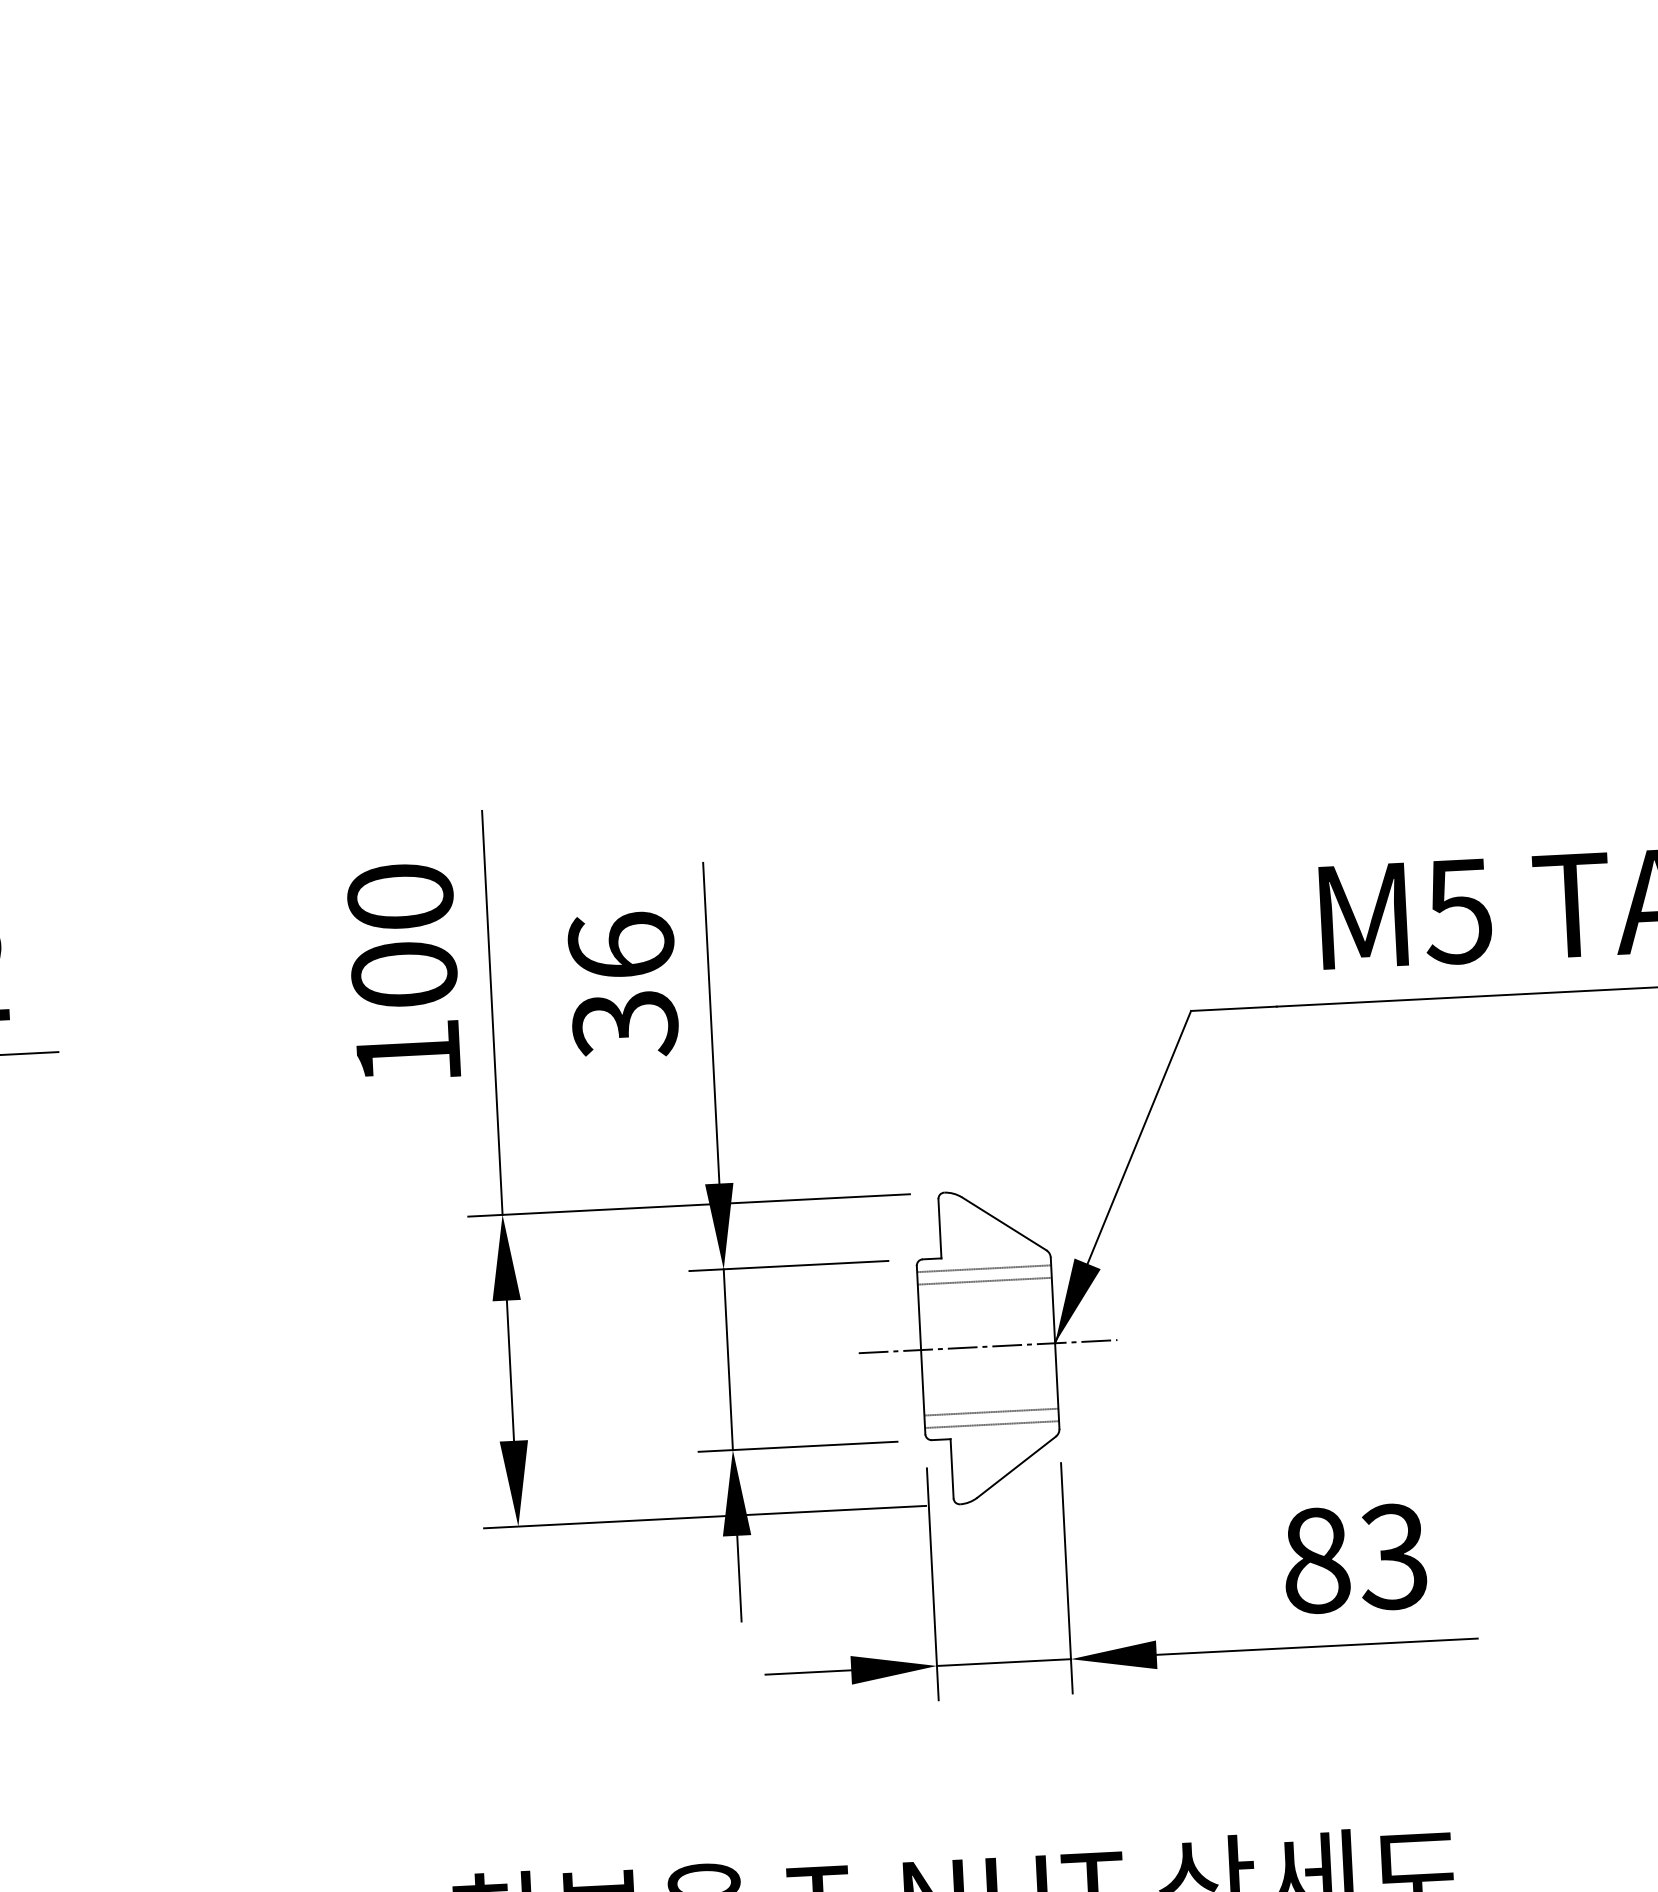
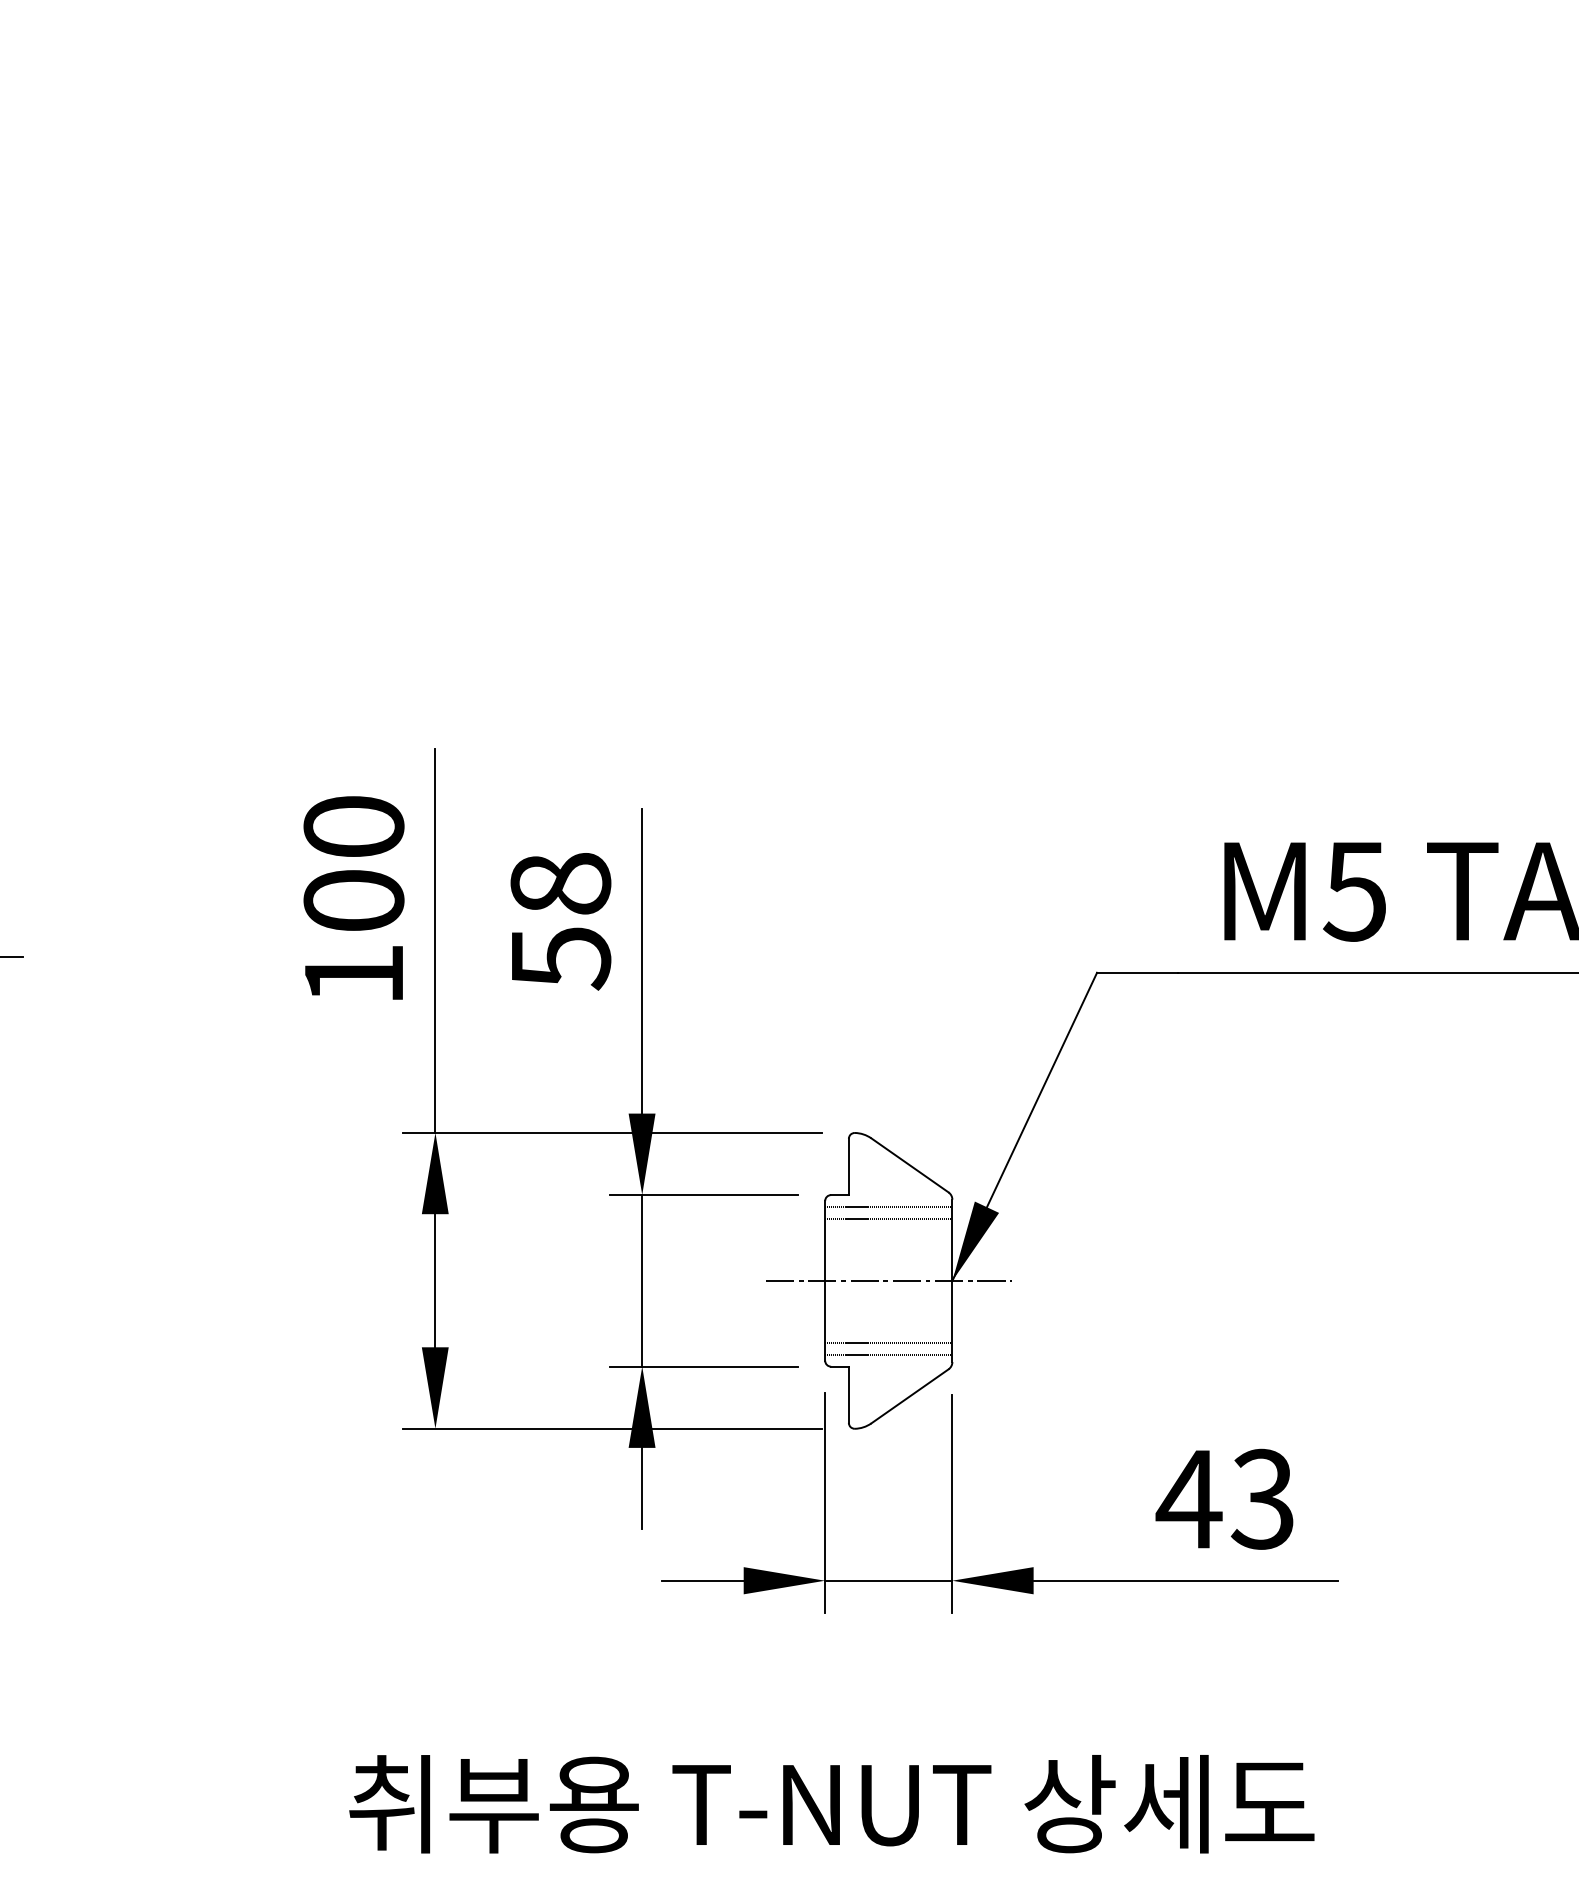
text: (623, 985) -> (560, 921), 36 -> 58
text: (1315, 1560) -> (1188, 1499), 83 -> 43

